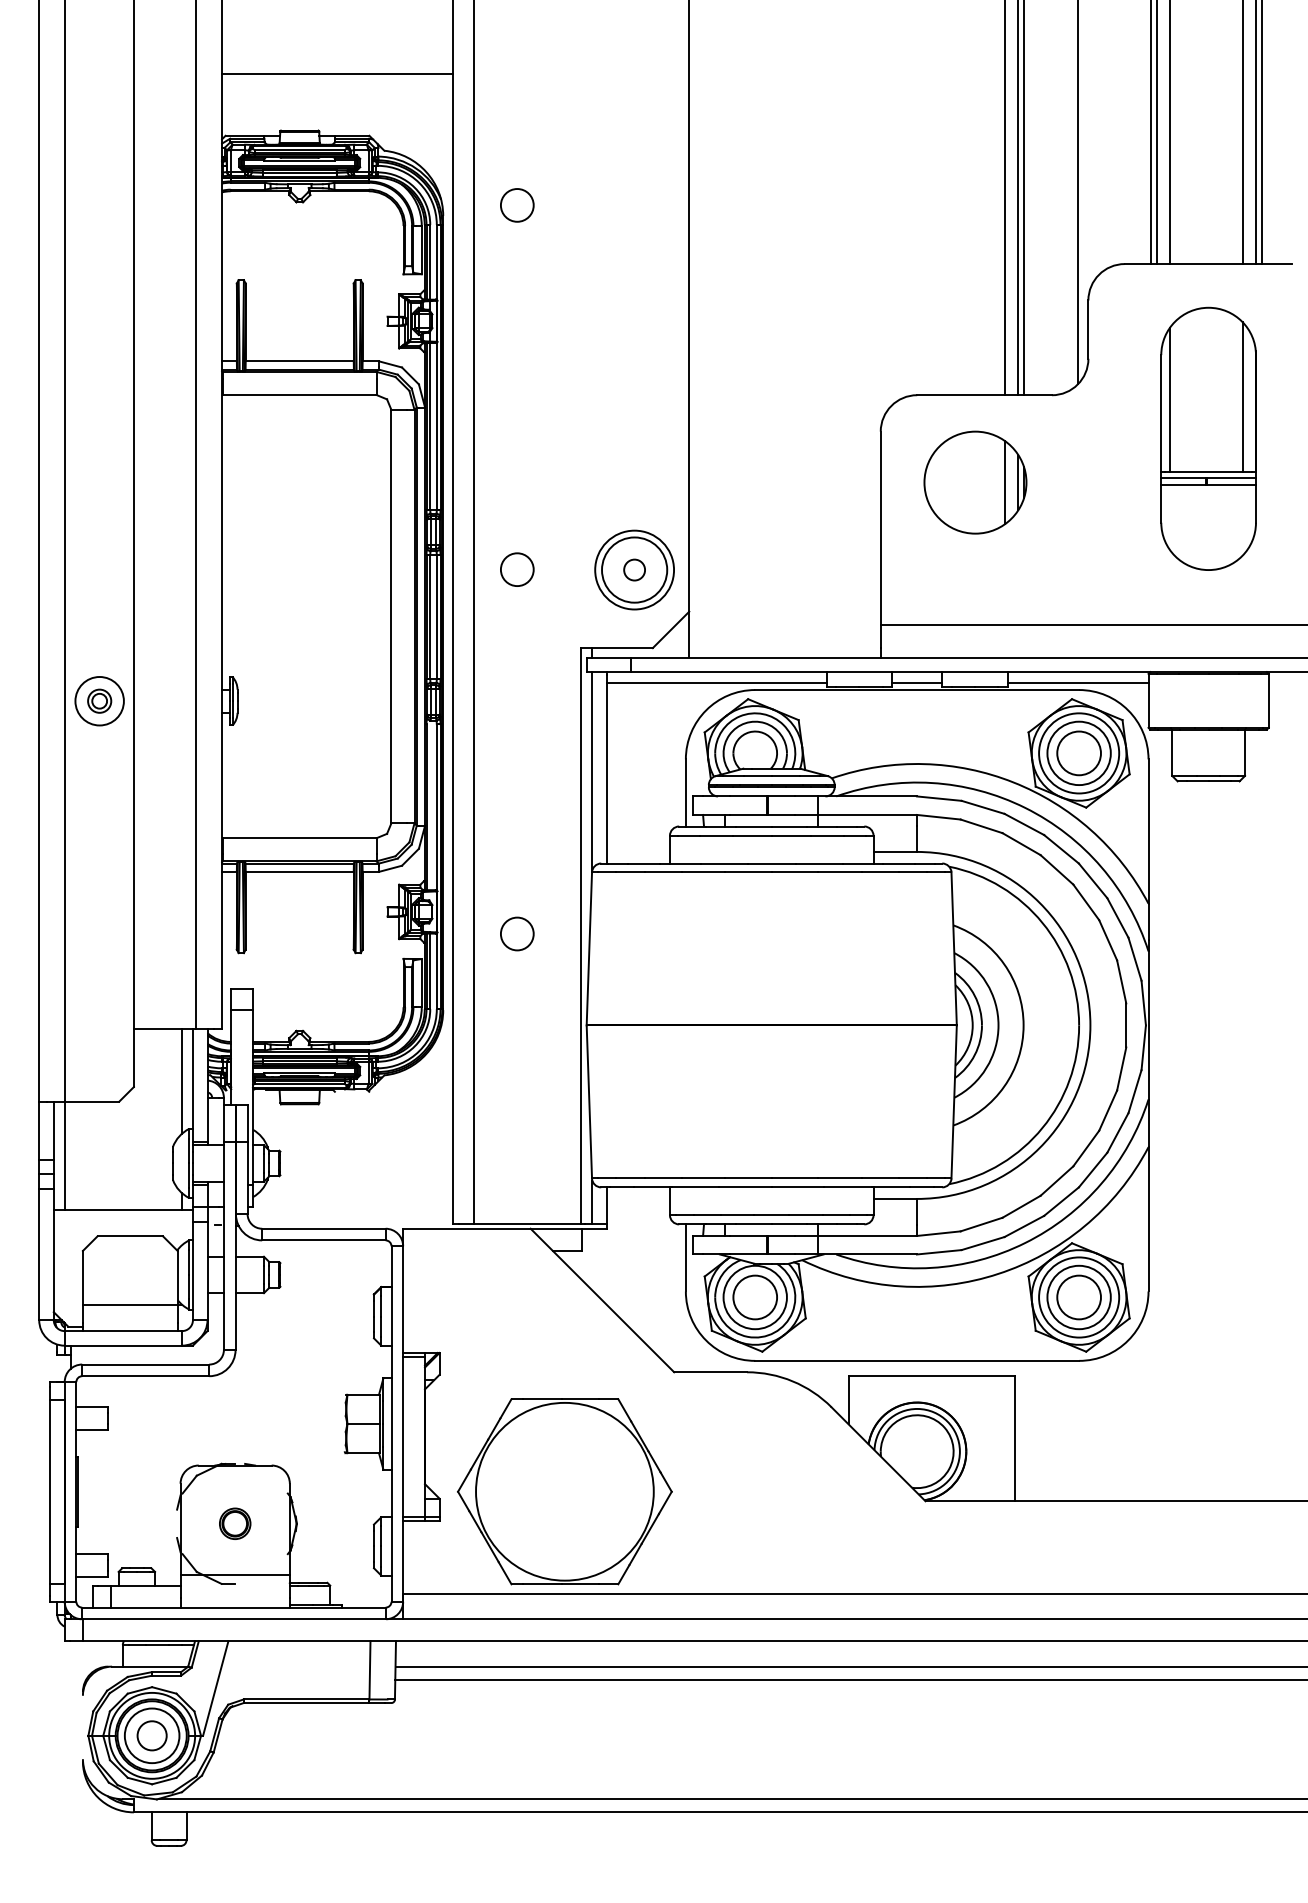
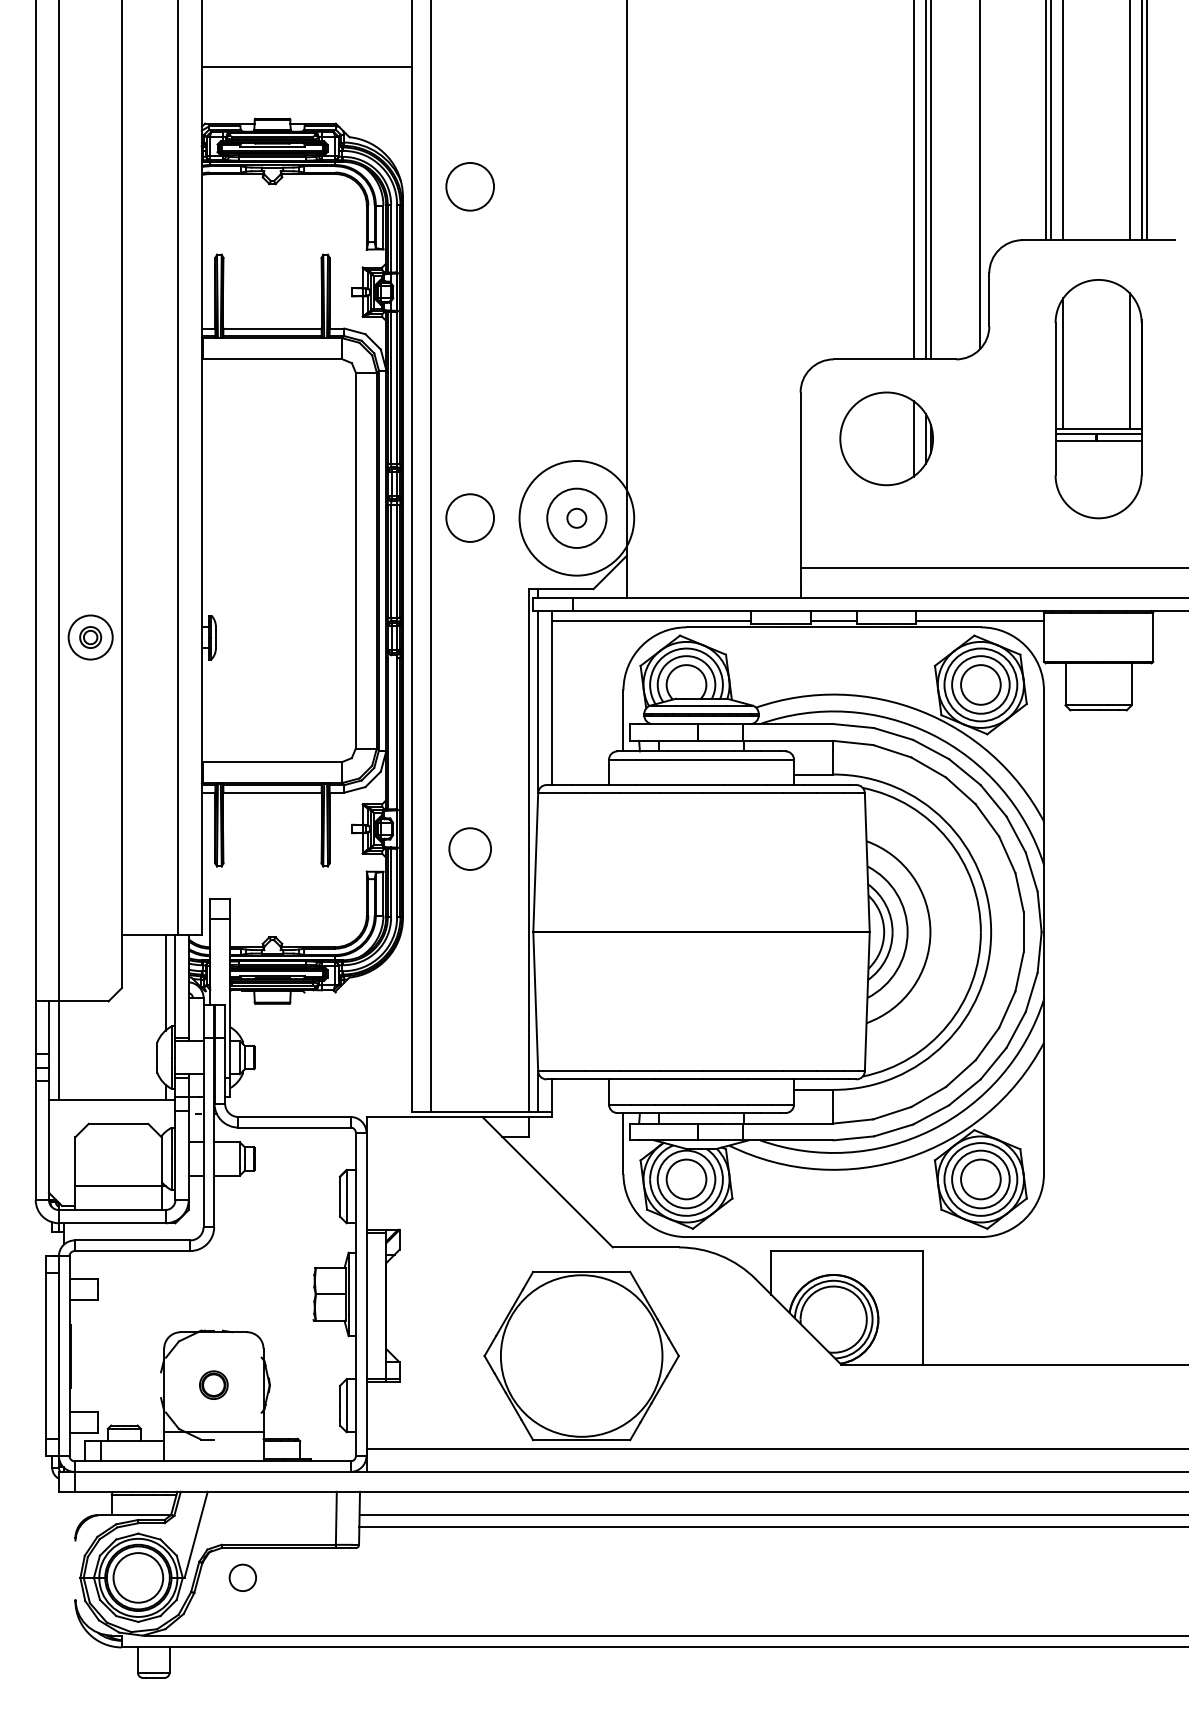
circle: (517, 205) -> (470, 186), size x1.6
circle: (517, 569) -> (470, 517), size x1.6
circle: (634, 569) -> (576, 517), size x1.6
circle: (517, 933) -> (470, 848), size x1.4
part: (564, 1491) -> (581, 1355), moved
circle: (151, 1735) -> (242, 1577), moved

